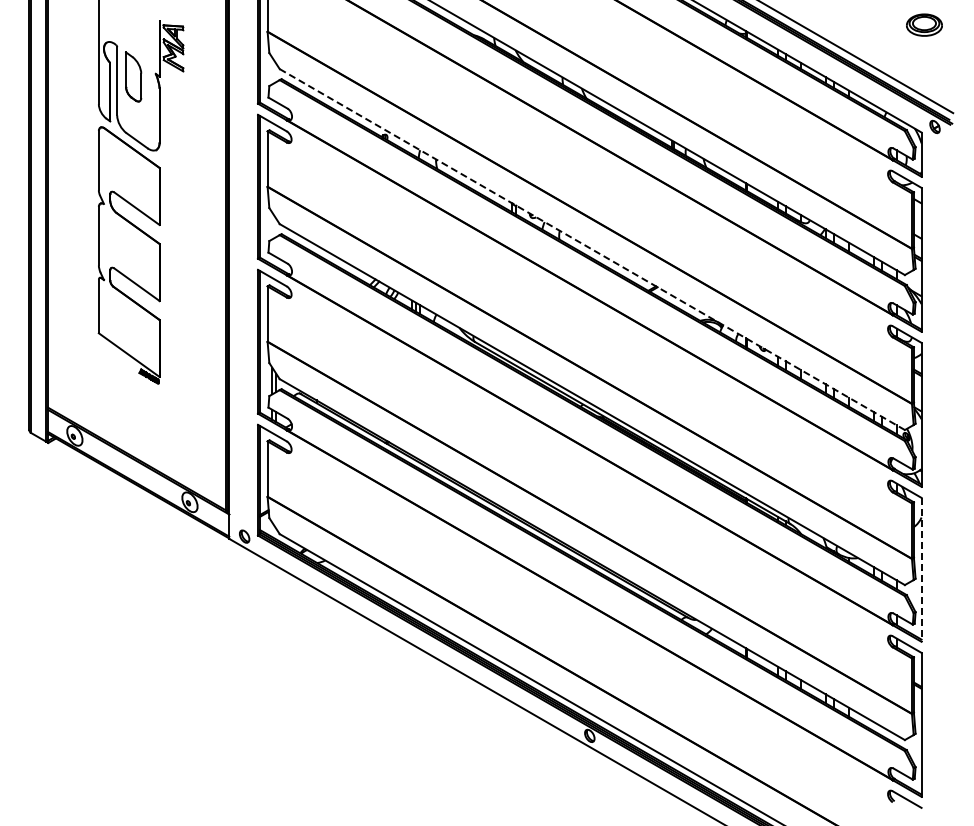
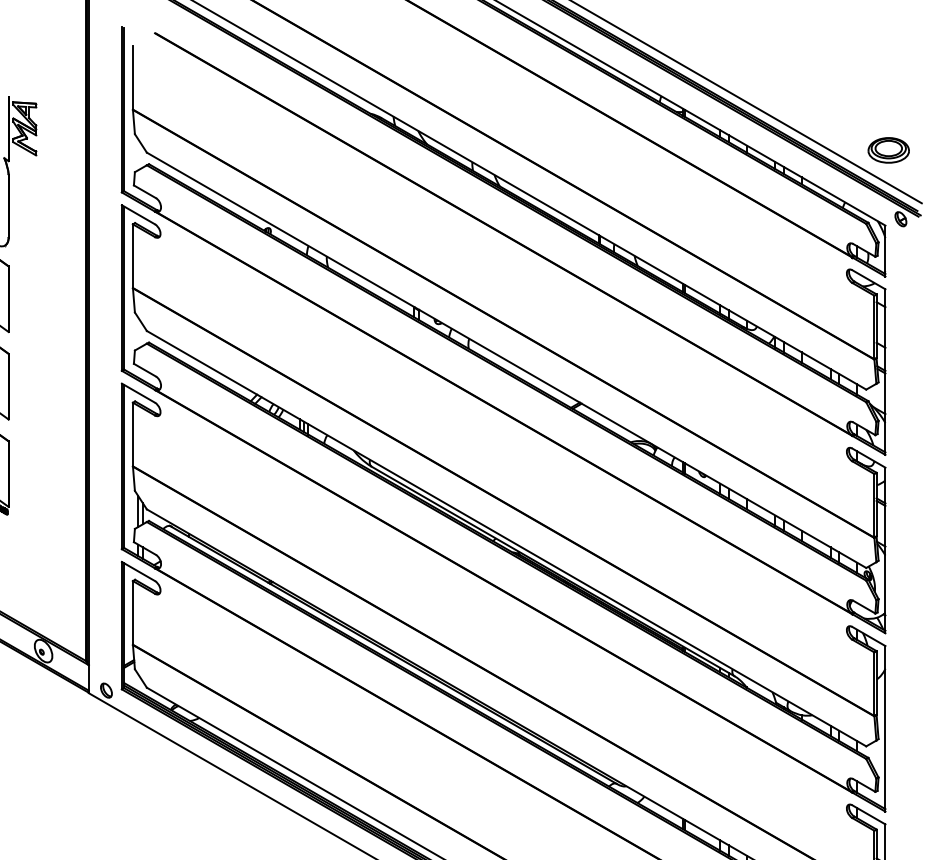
part: (924, 24) -> (888, 149), moved
line: (592, 249) -> (506, 360), dashed -> solid
line: (921, 569) -> (885, 728), dashed -> solid

